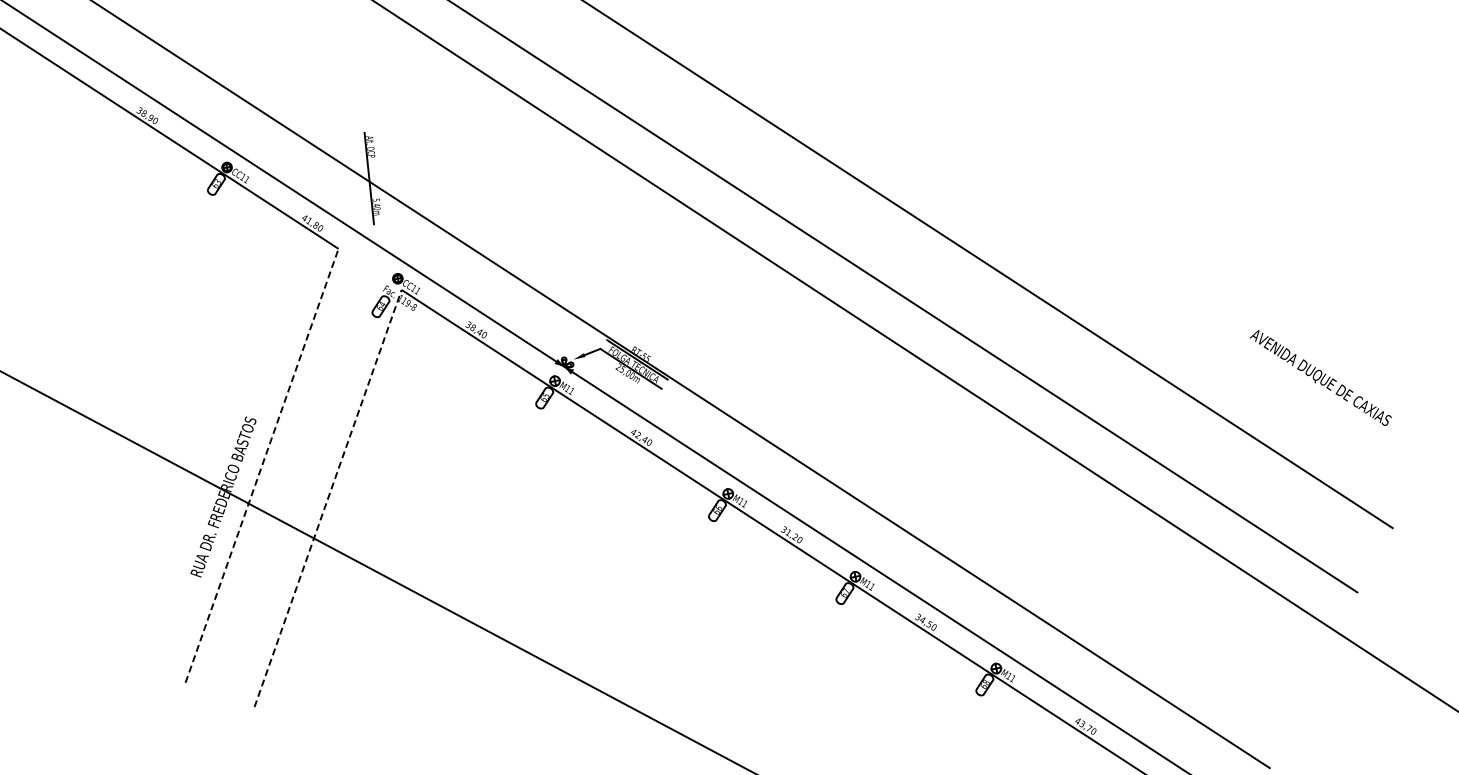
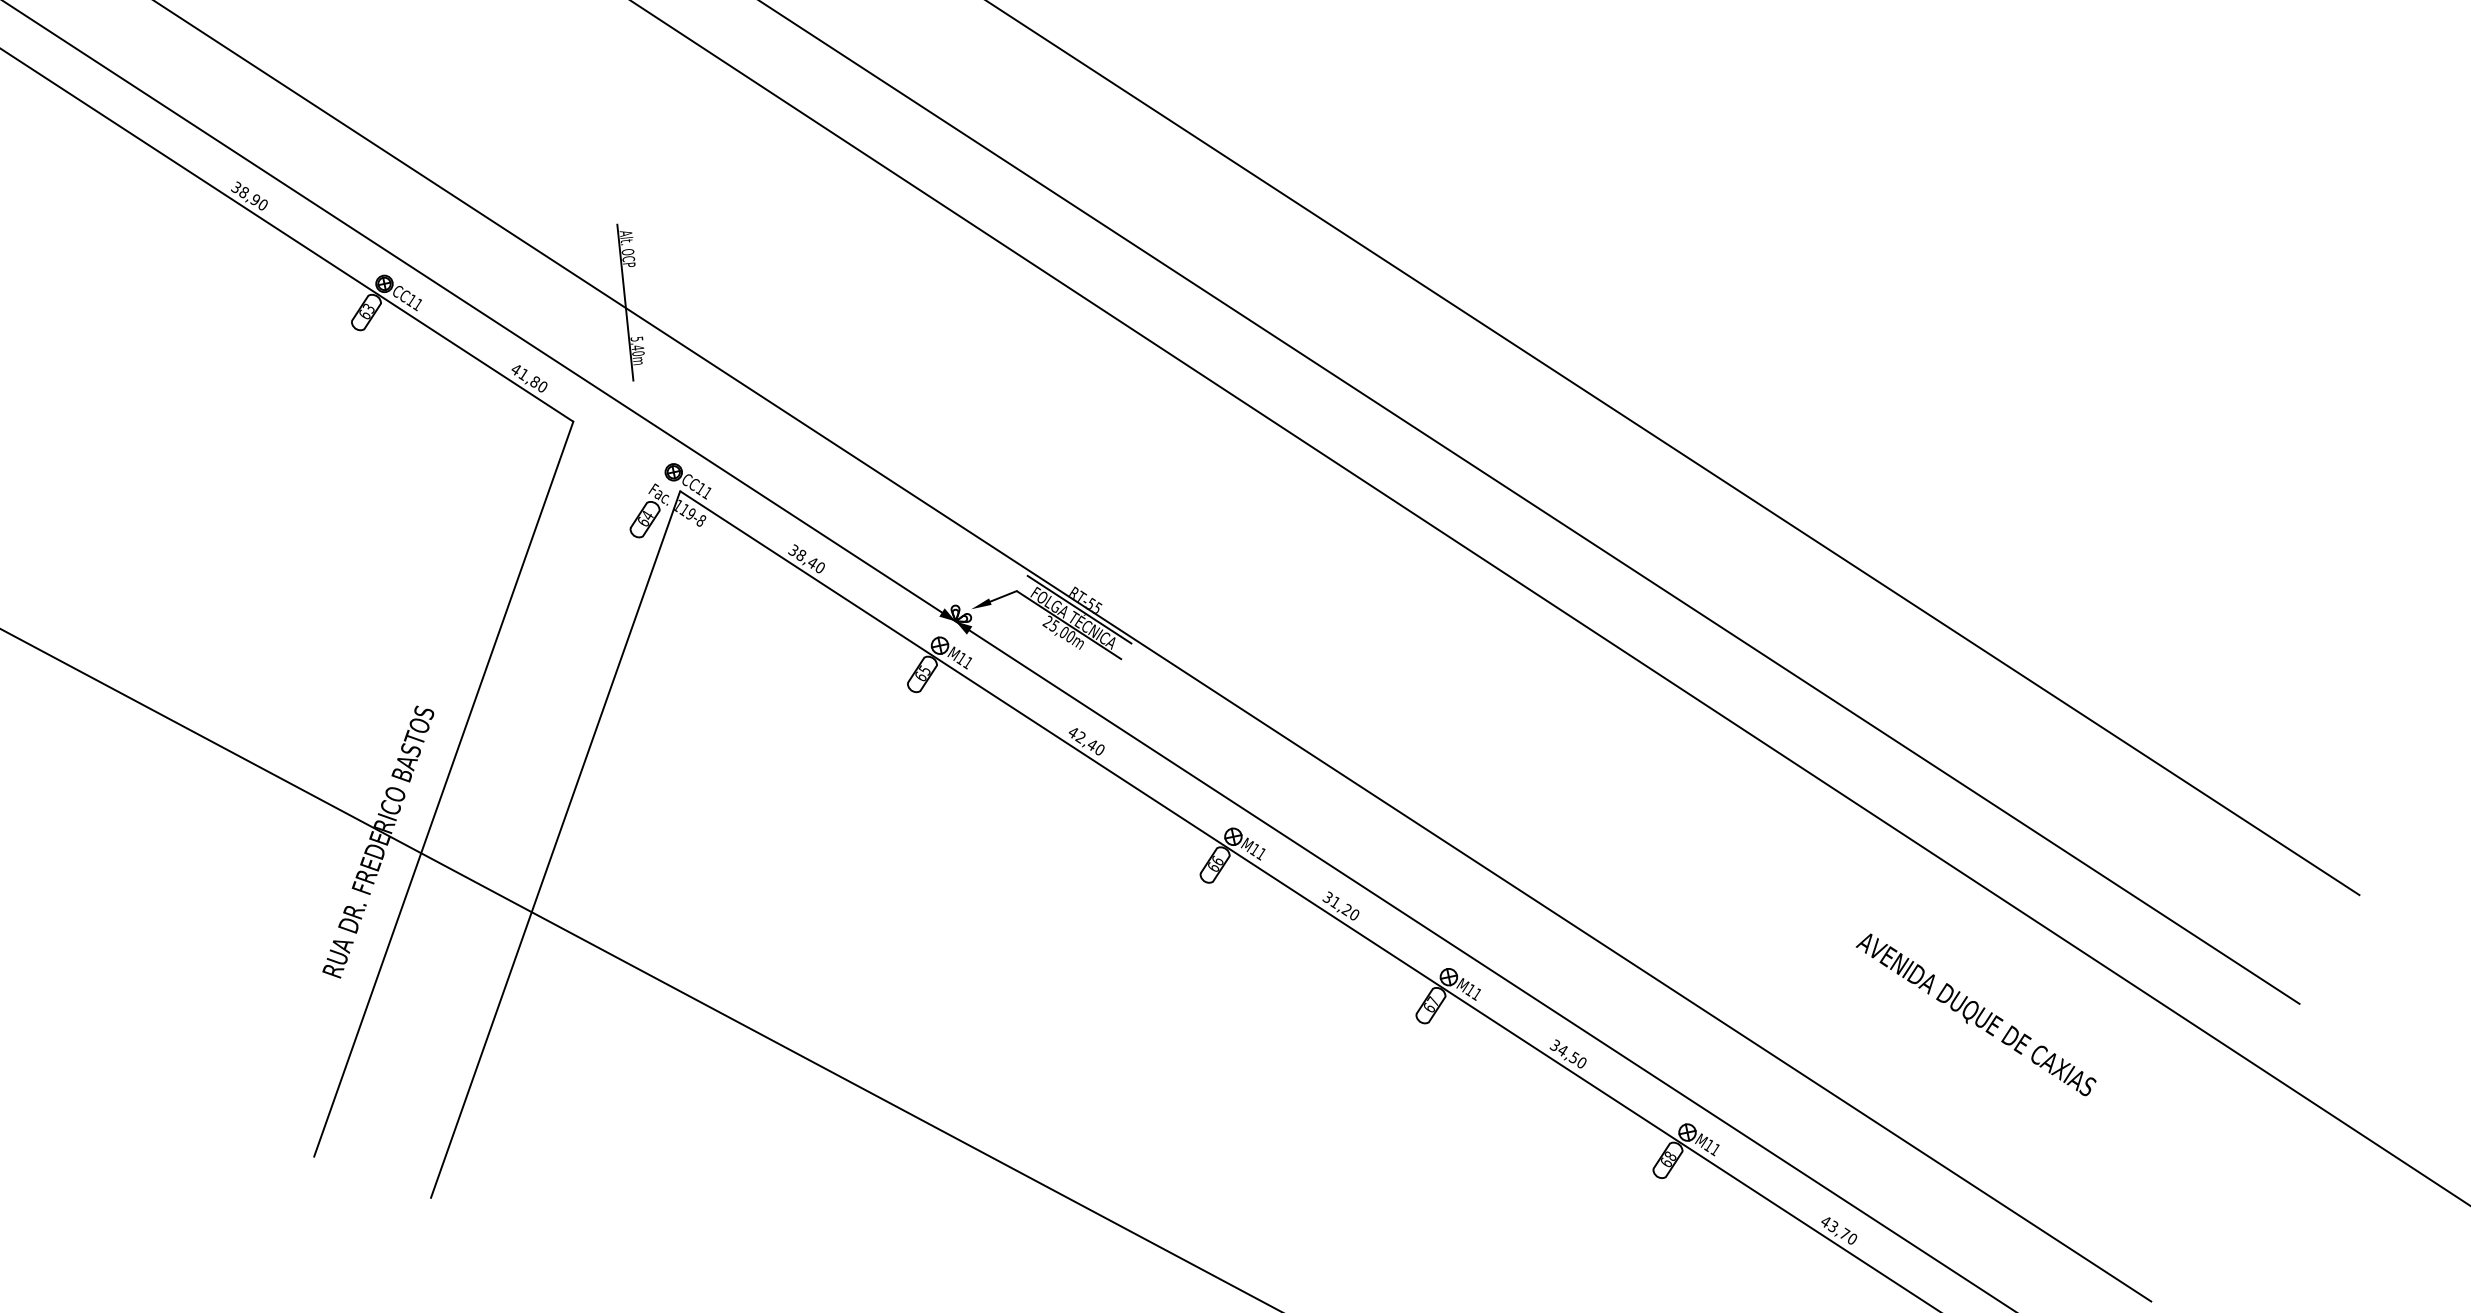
text: (1320, 377) -> (1975, 1013), moved
line: (262, 465) -> (444, 788), dashed -> solid
line: (328, 498) -> (556, 844), dashed -> solid

